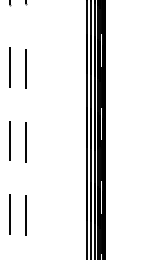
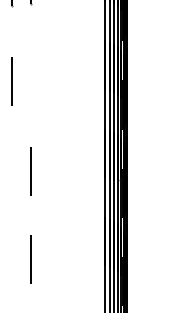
line: (25, 68) -> (30, 82), removed
line: (9, 140) -> (11, 169), removed
line: (9, 214) -> (11, 258), removed

